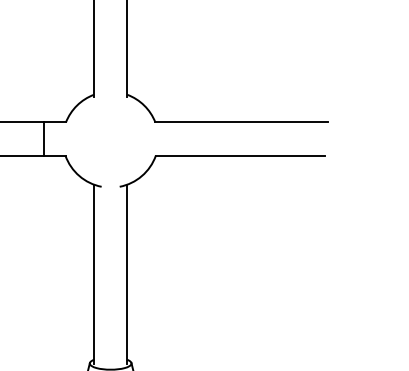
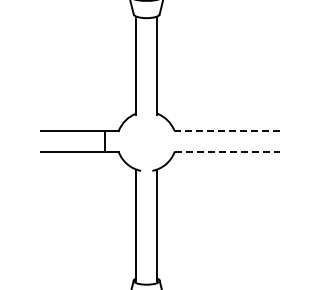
line: (242, 121) -> (228, 130), solid -> dashed
line: (240, 155) -> (227, 151), solid -> dashed

